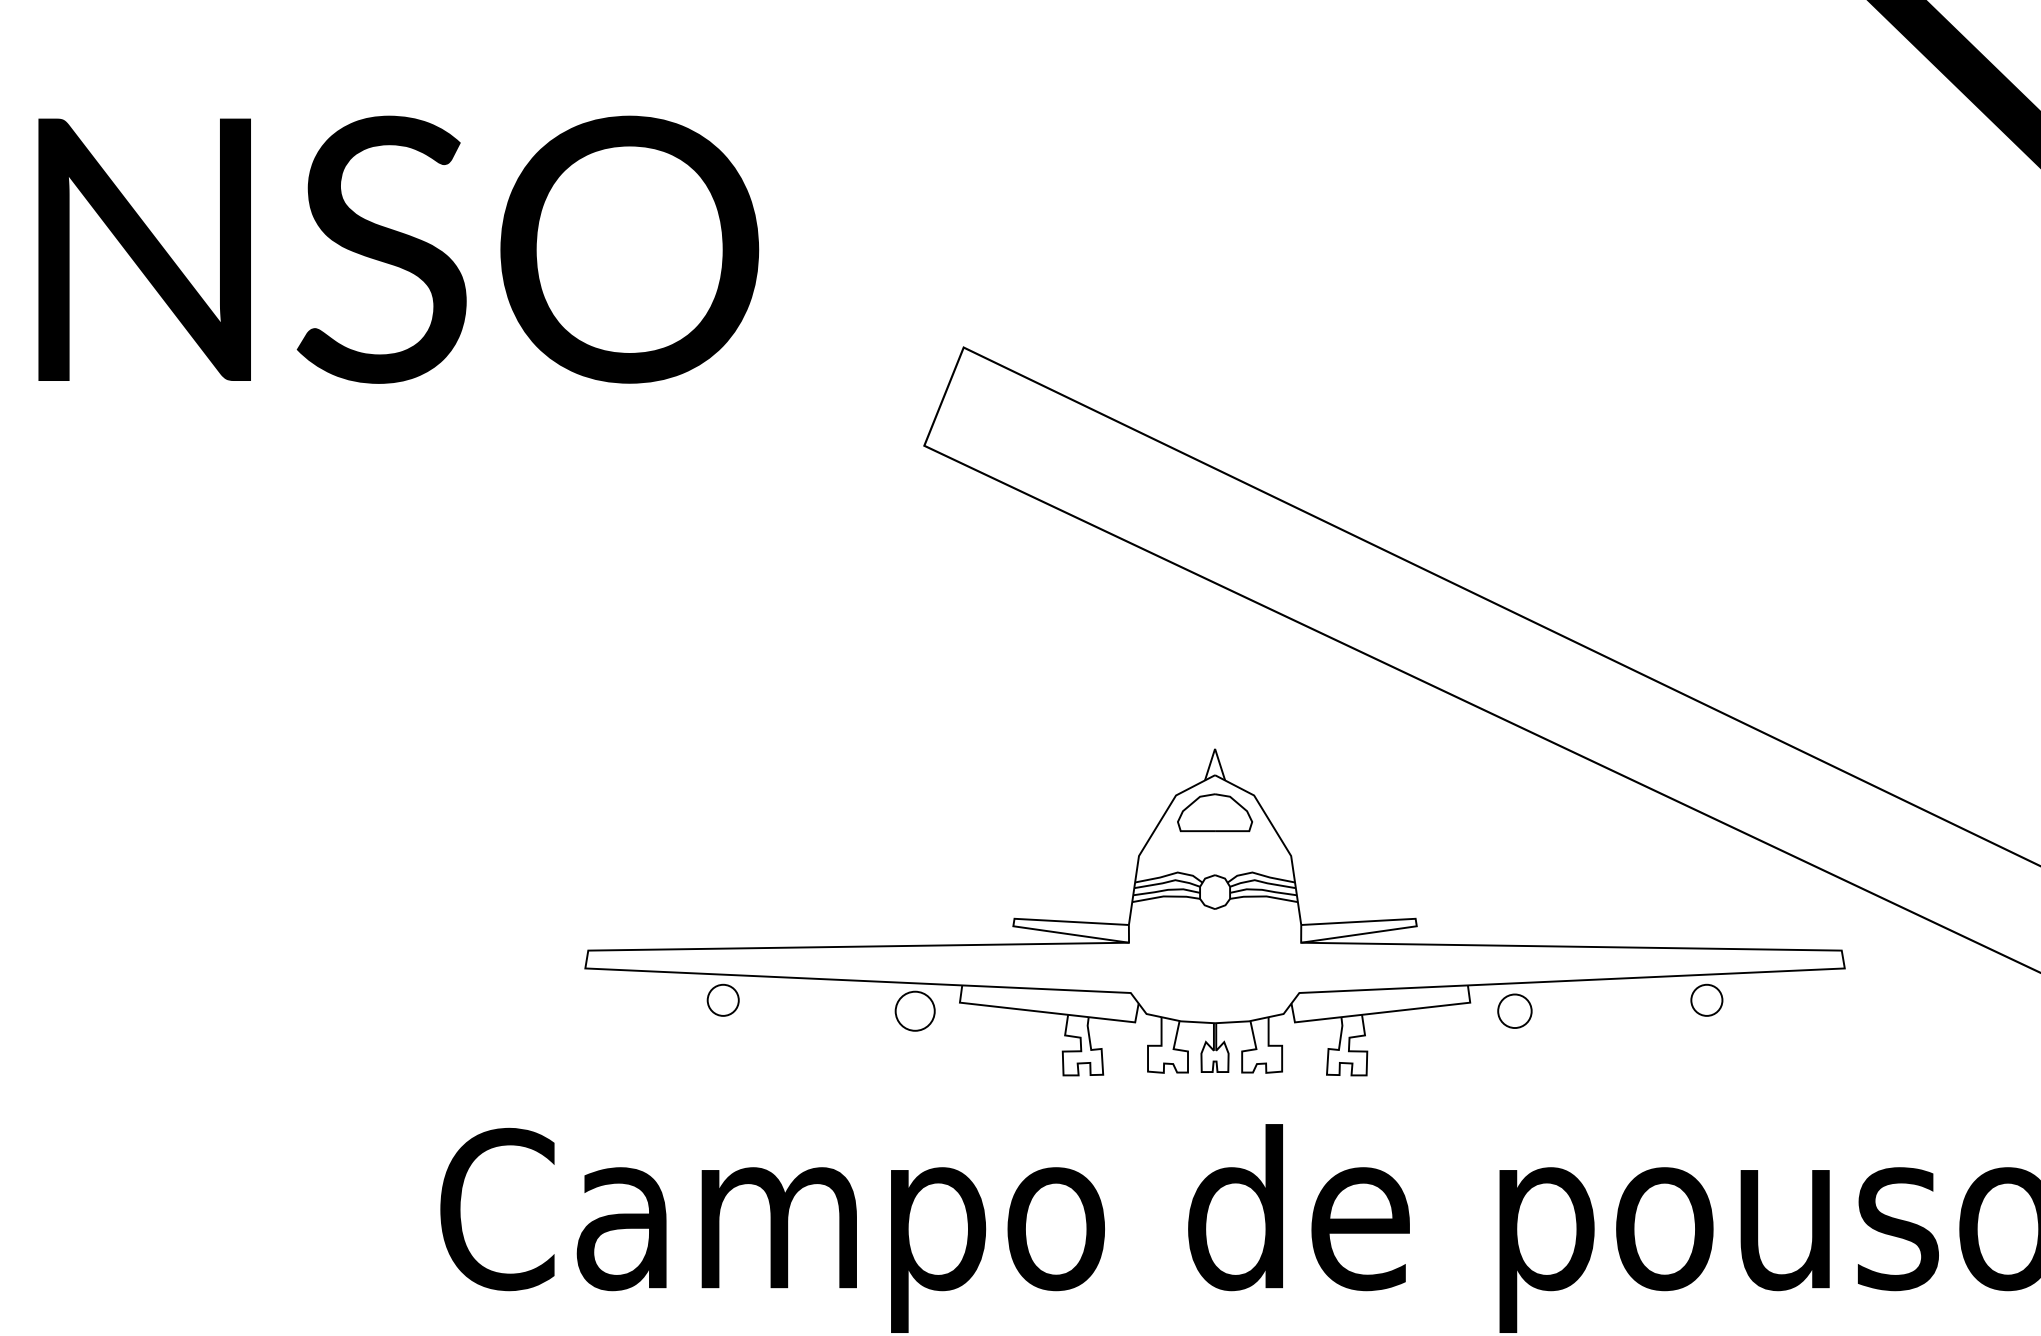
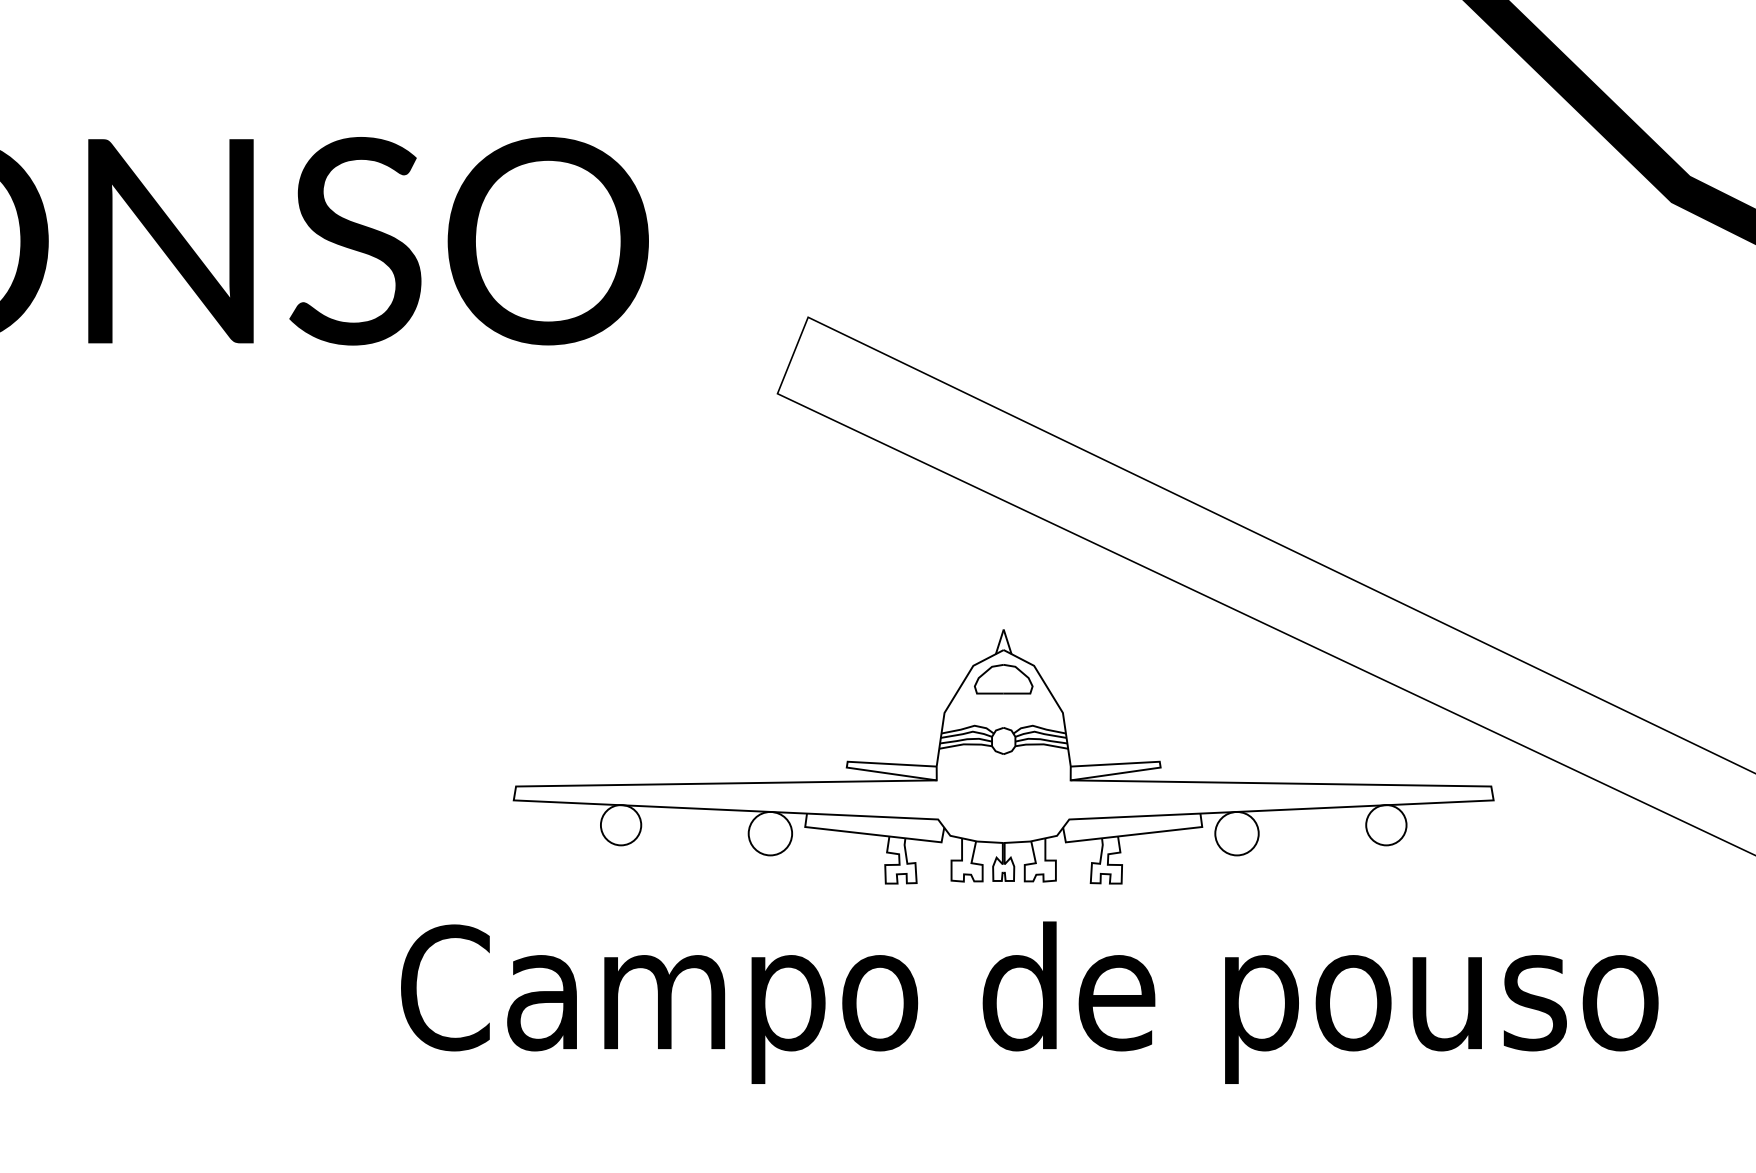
circle: (722, 1000) -> (620, 825), size x1.67
circle: (1707, 1000) -> (1386, 825), size x1.67
circle: (915, 1011) -> (770, 833), size x1.43
circle: (1514, 1011) -> (1236, 833), size x1.67

